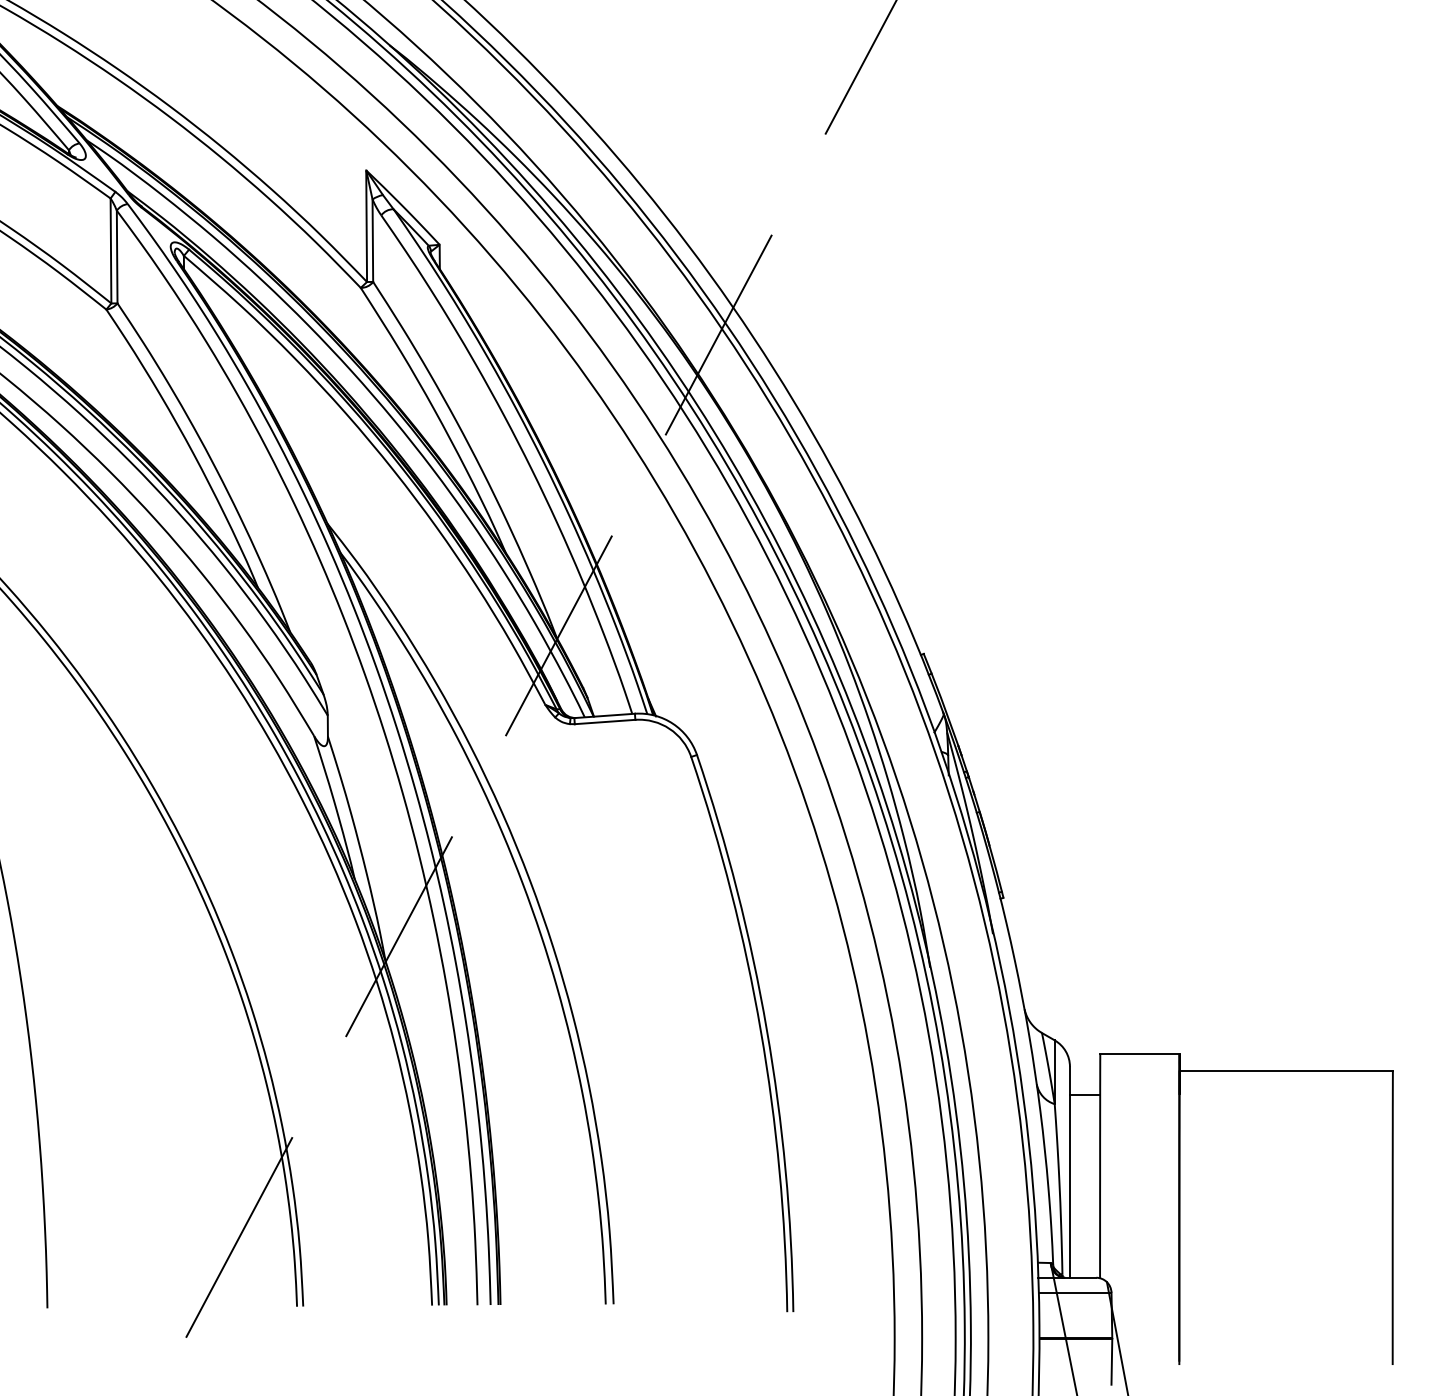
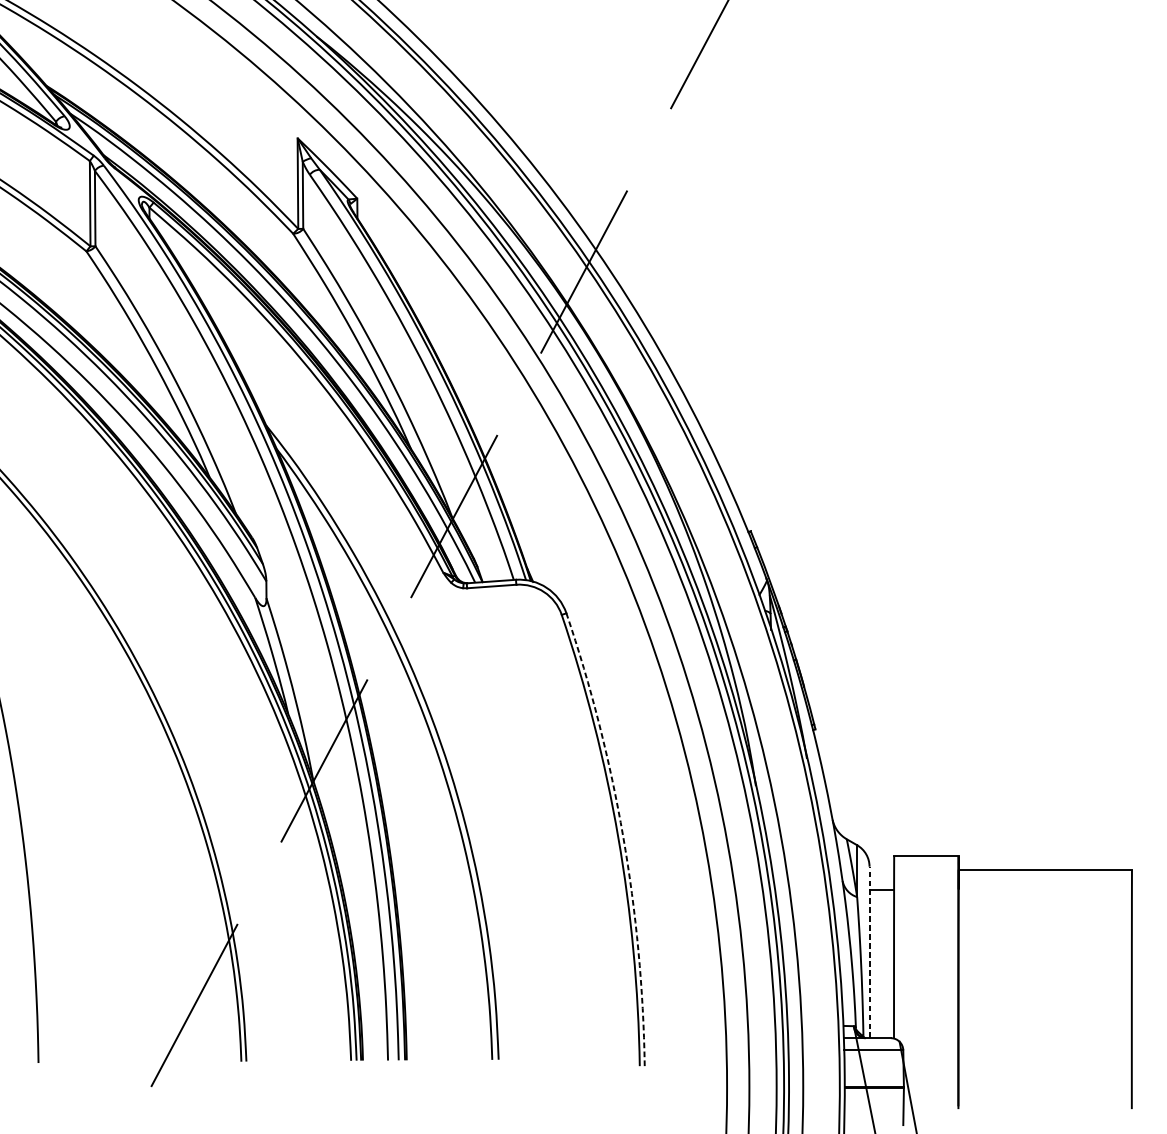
arc: (766, 1029) -> (622, 836), solid -> dashed
line: (1069, 1171) -> (869, 951), solid -> dashed

